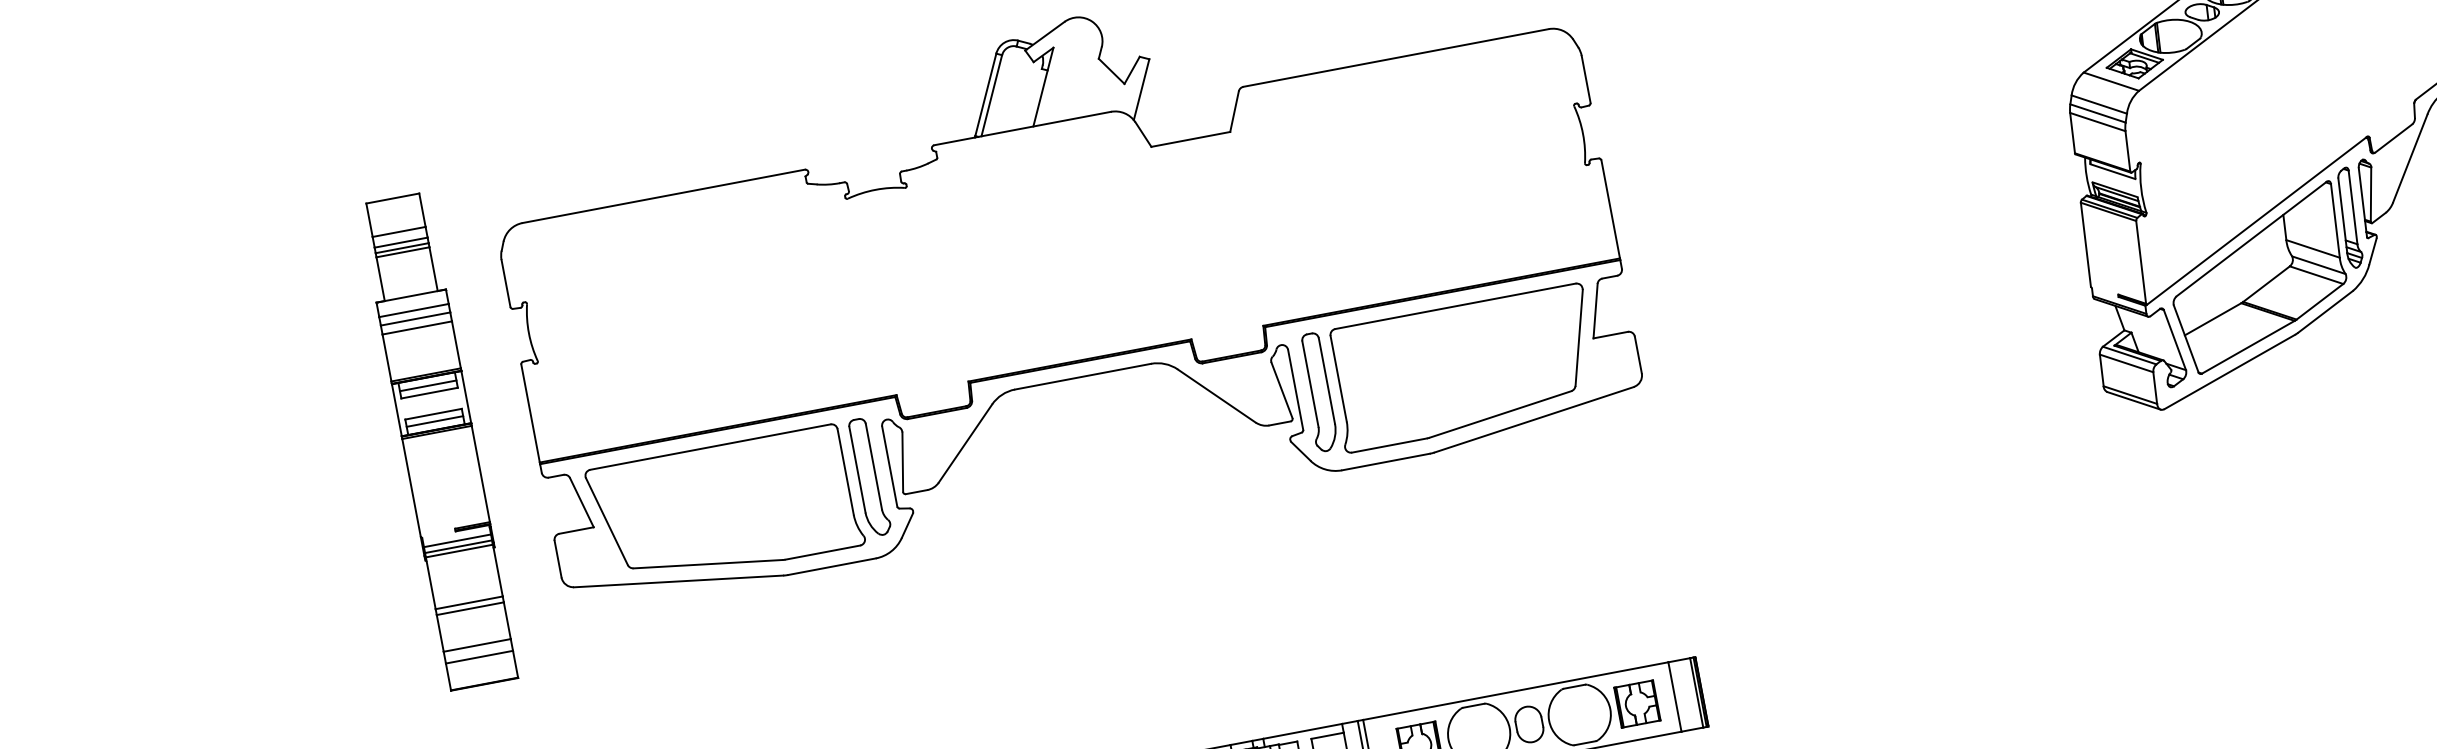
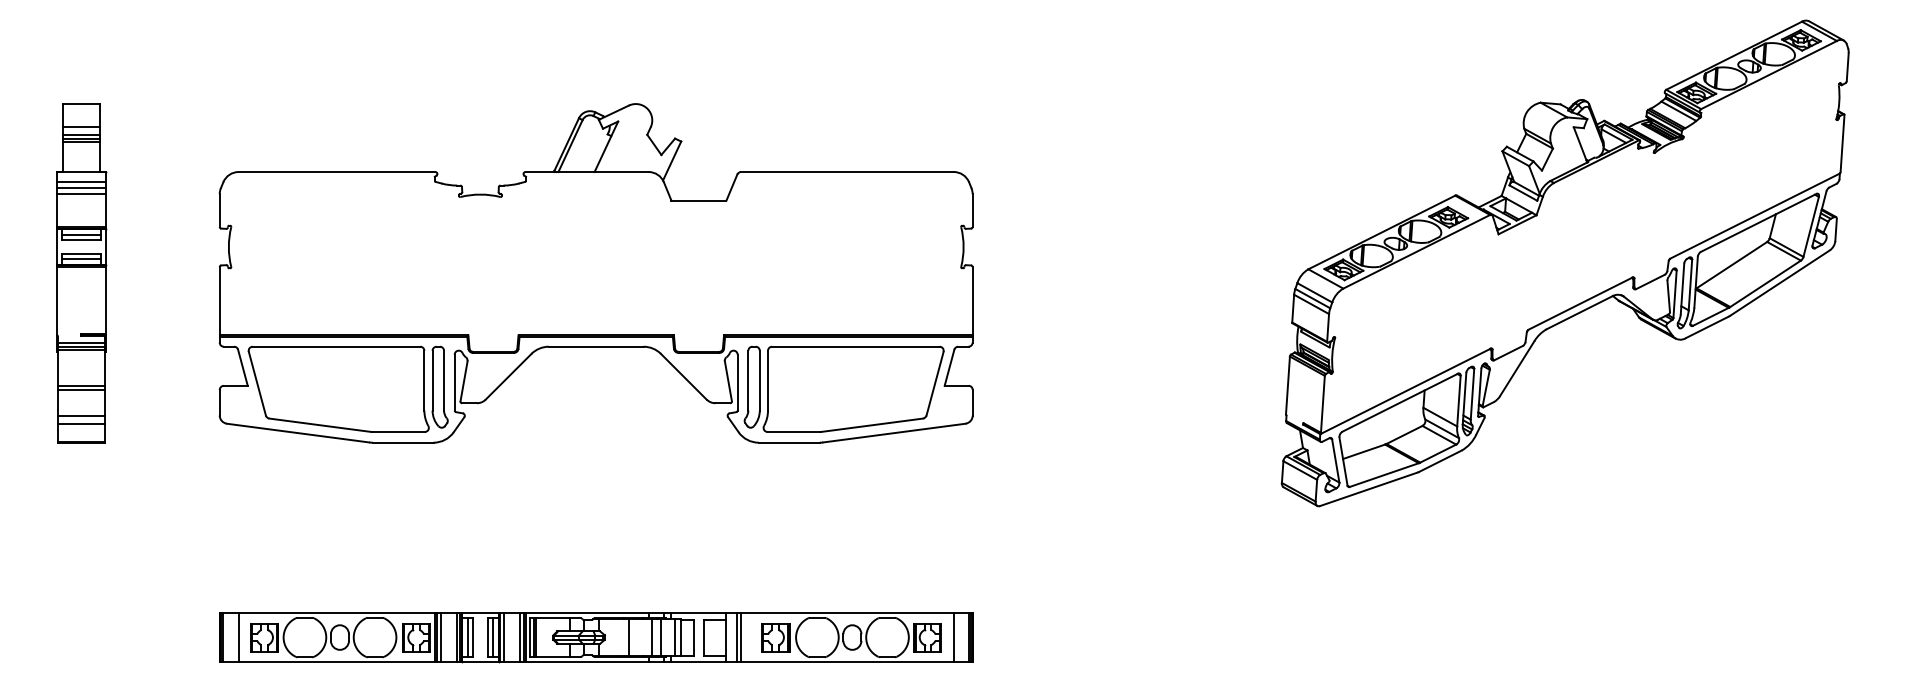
part: (438, 441) -> (81, 273), moved

